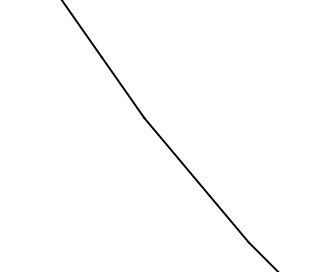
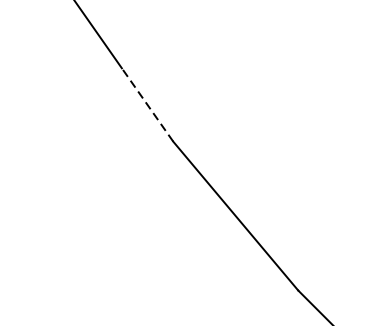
line: (122, 87) -> (146, 104), solid -> dashed

